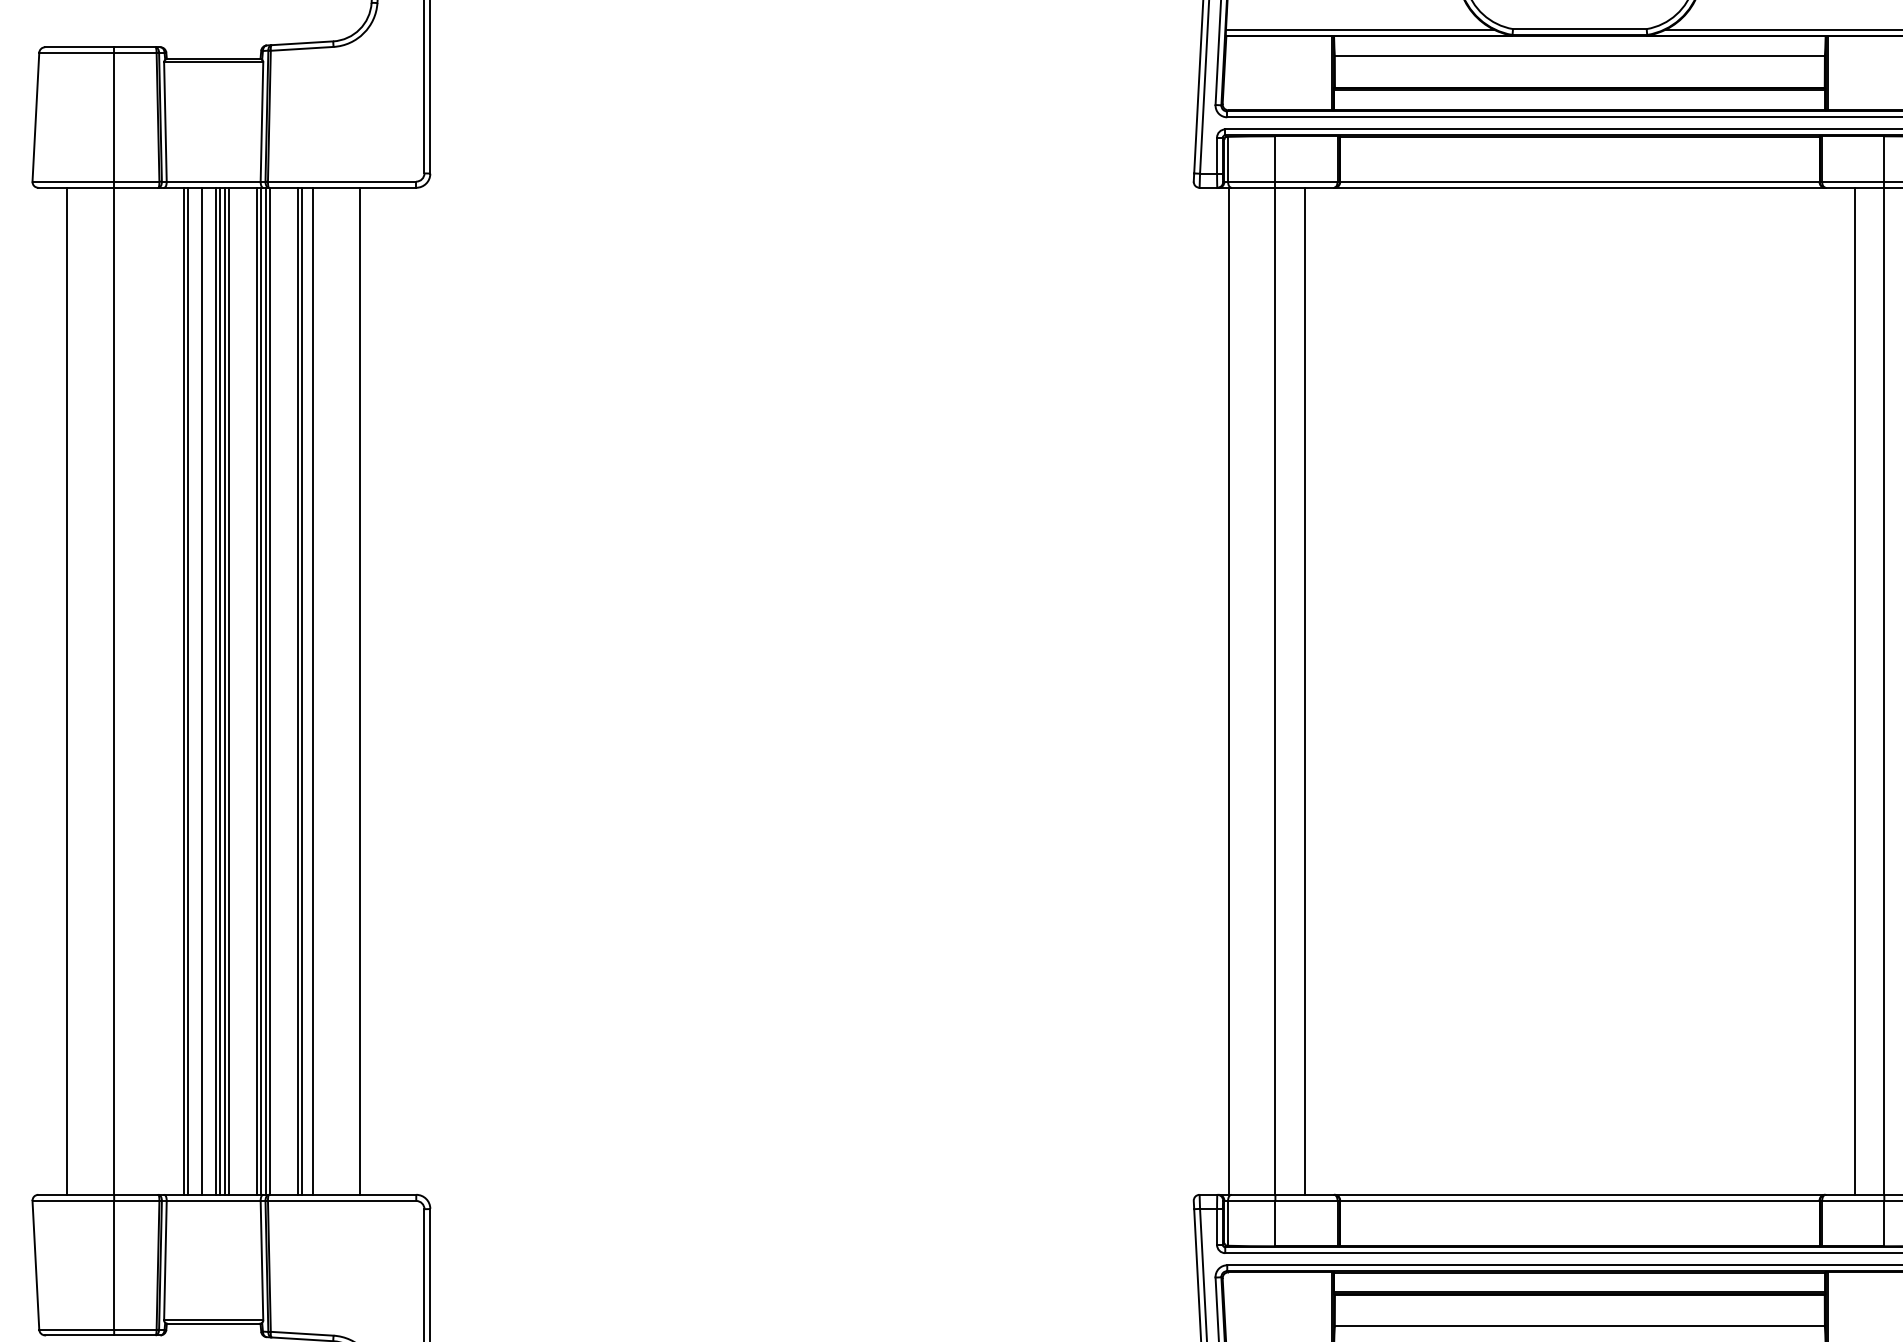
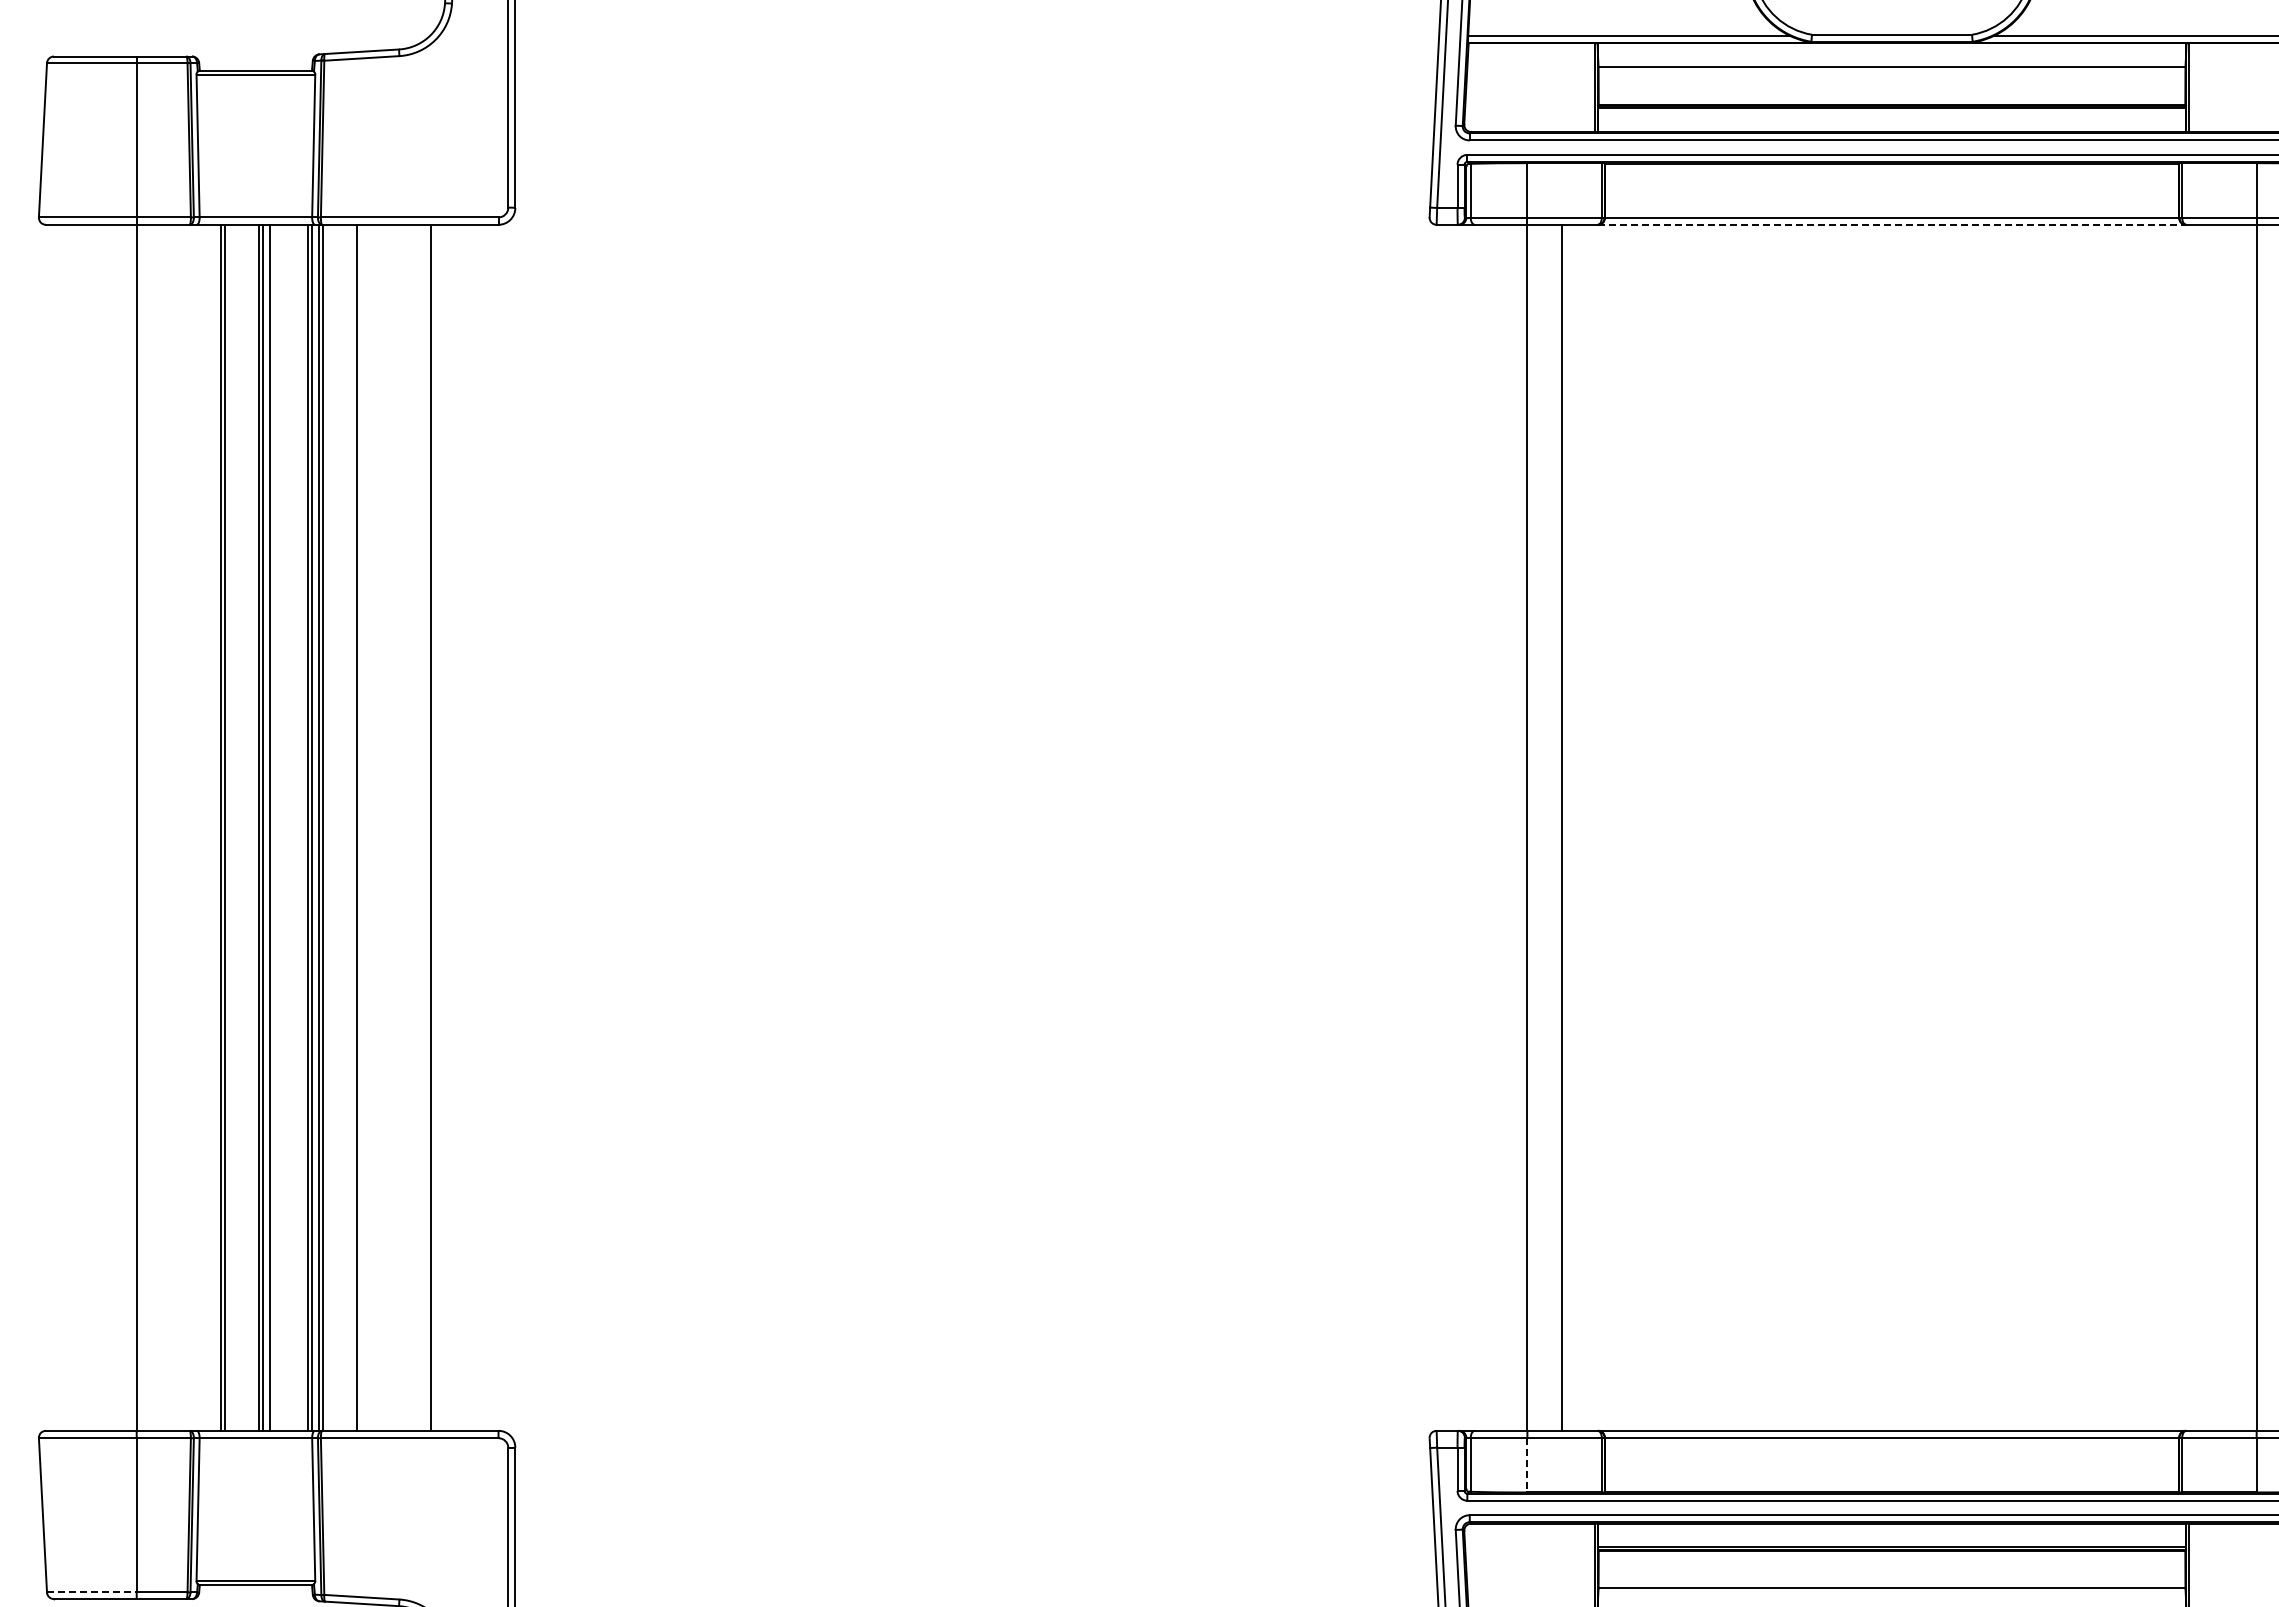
line: (1580, 187) -> (1892, 224), solid -> dashed
line: (67, 691) -> (80, 827), removed
line: (201, 691) -> (241, 827), removed
line: (229, 691) -> (274, 827), removed
line: (301, 691) -> (361, 827), removed
line: (313, 691) -> (375, 827), removed
line: (1228, 691) -> (1471, 827), removed
line: (1854, 691) -> (2221, 827), removed
line: (1275, 1223) -> (1527, 1465), solid -> dashed
line: (76, 1329) -> (91, 1592), solid -> dashed

